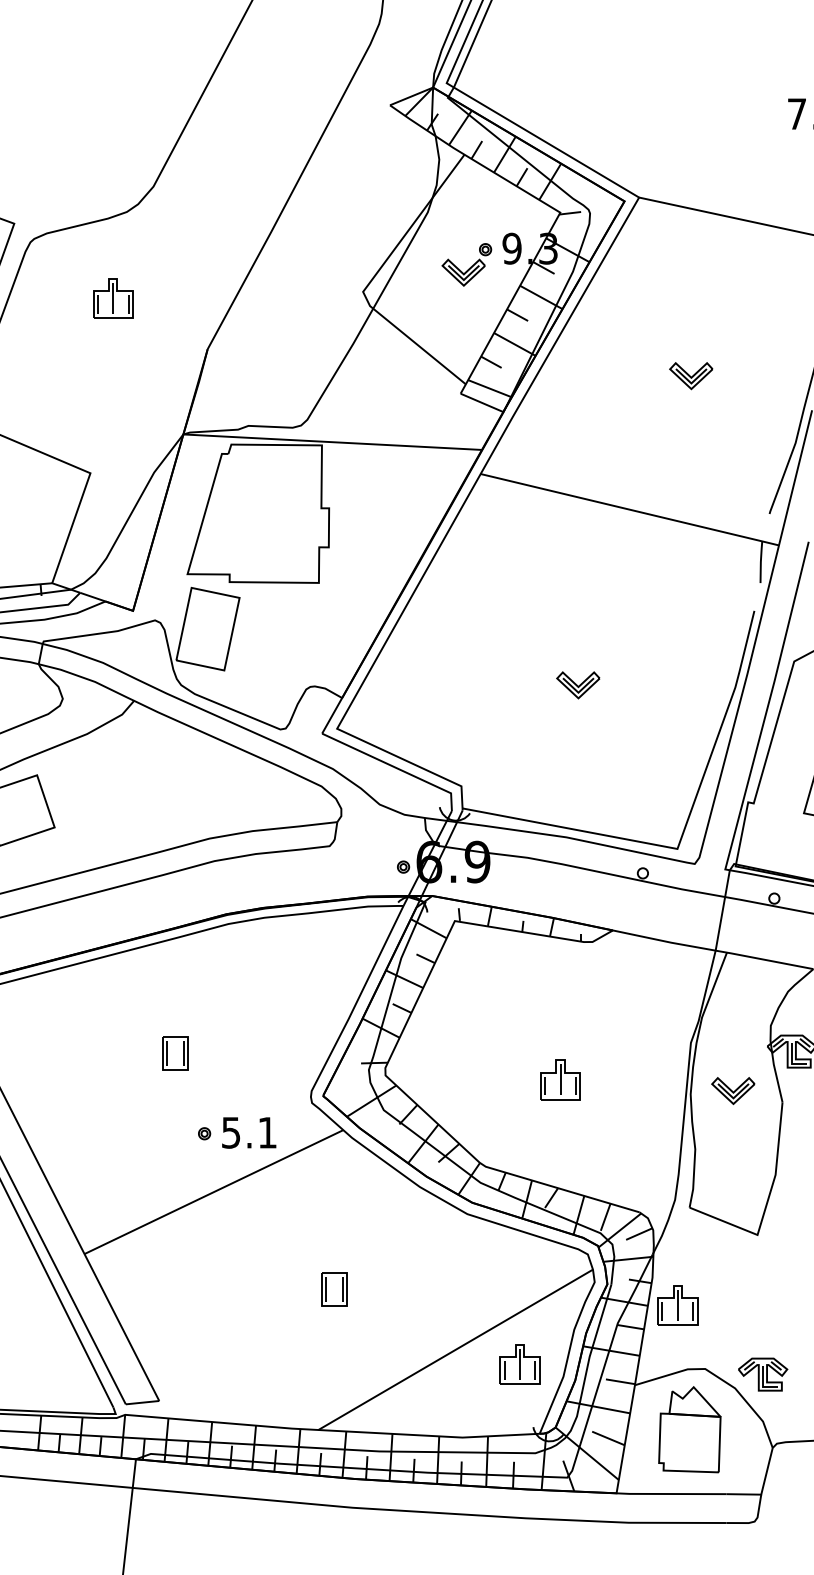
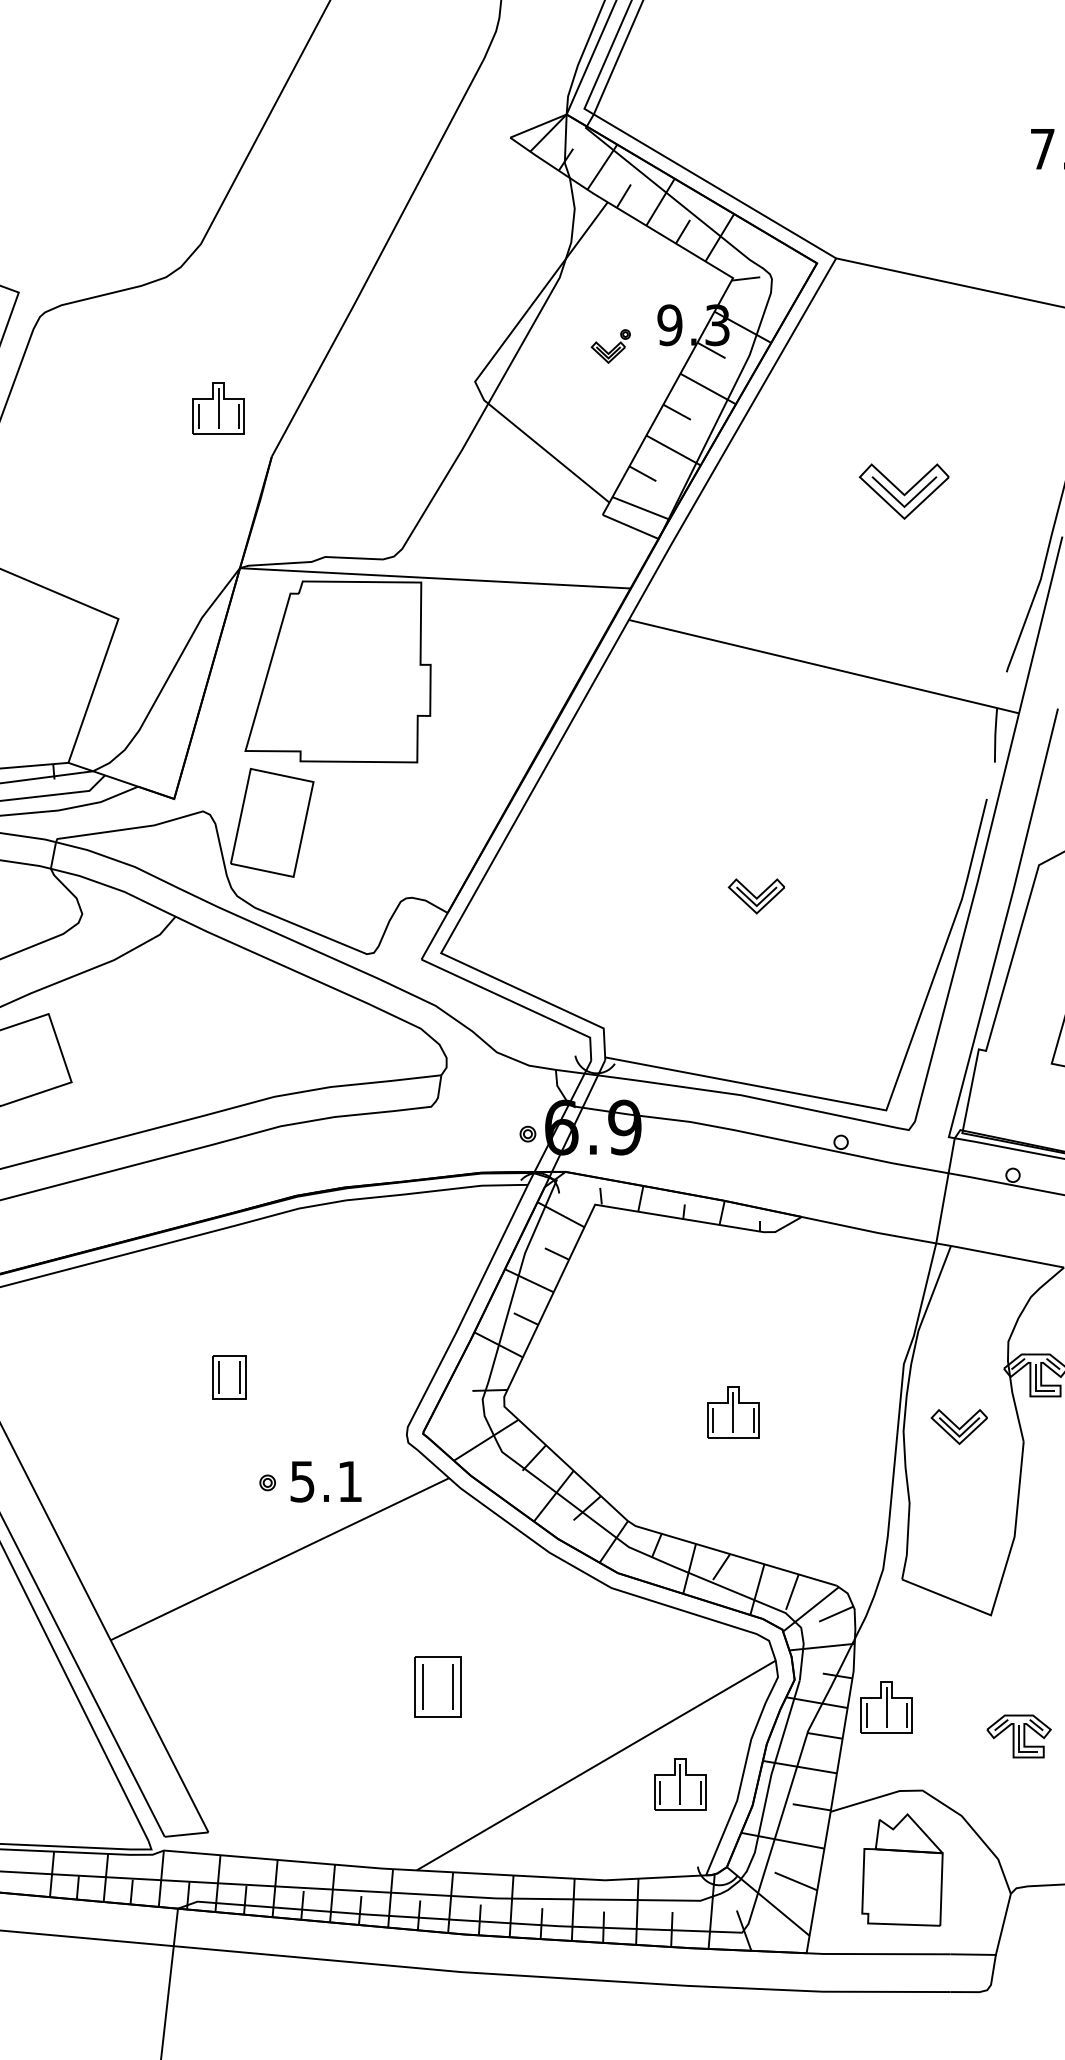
part: (466, 264) -> (610, 345), size x0.6
part: (113, 298) -> (219, 408), moved
part: (691, 376) -> (904, 492), size x1.6
part: (334, 1289) -> (437, 1686), size x1.4
part: (763, 1374) -> (1019, 1736), moved

